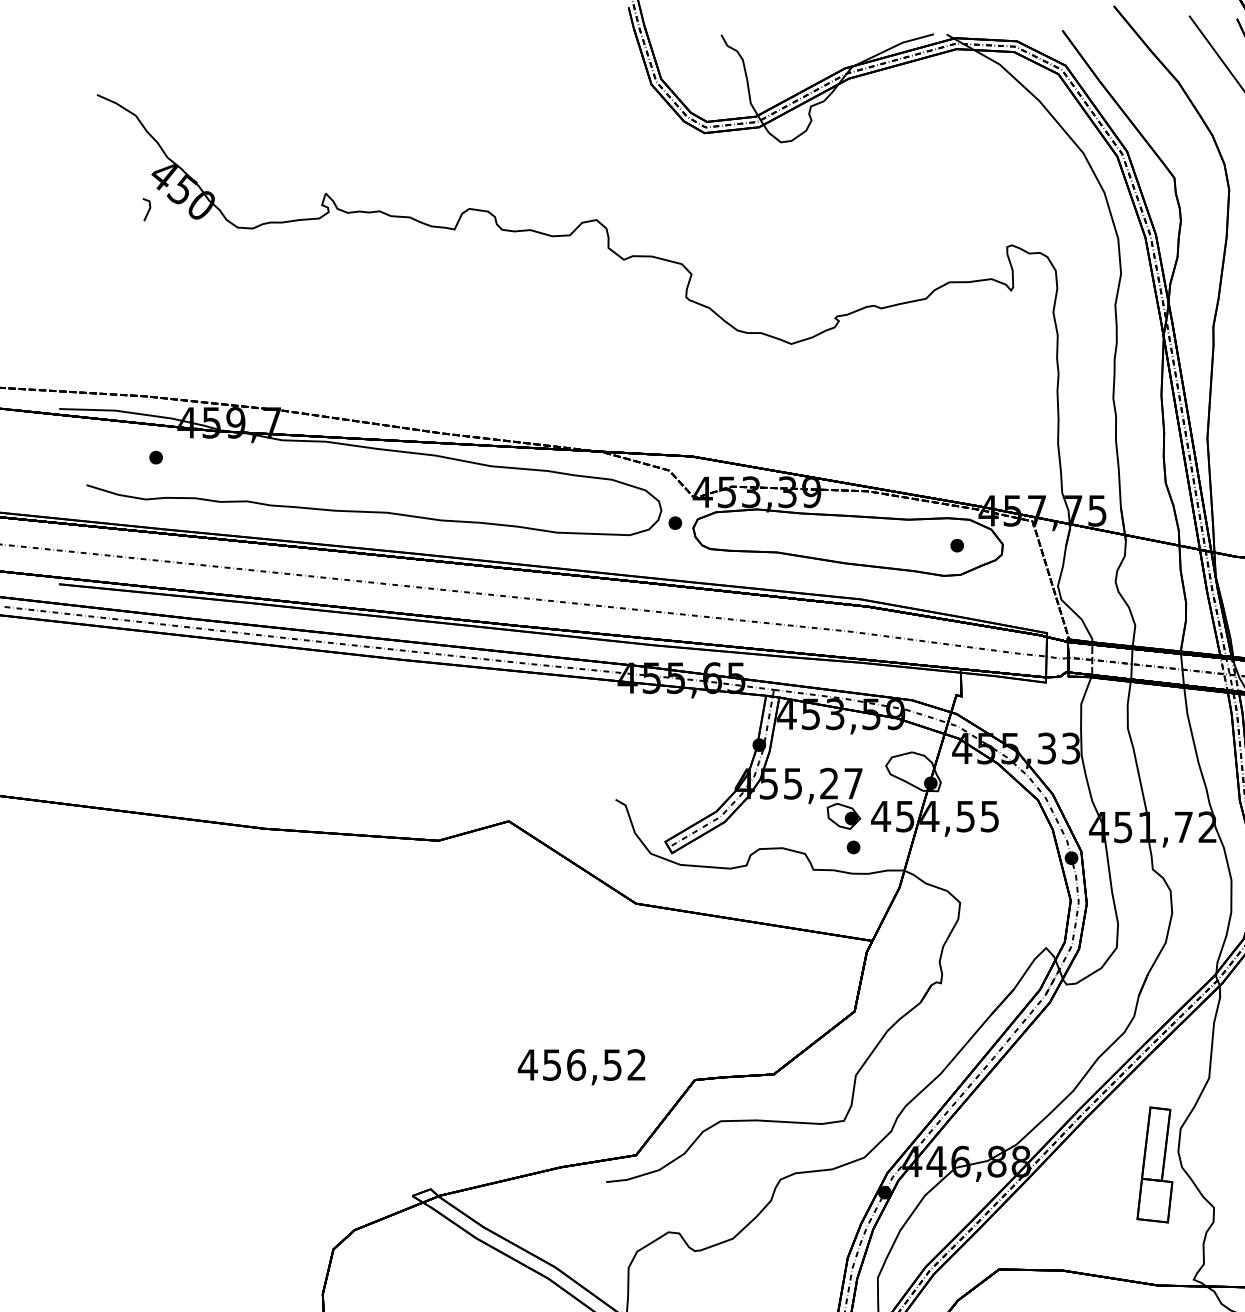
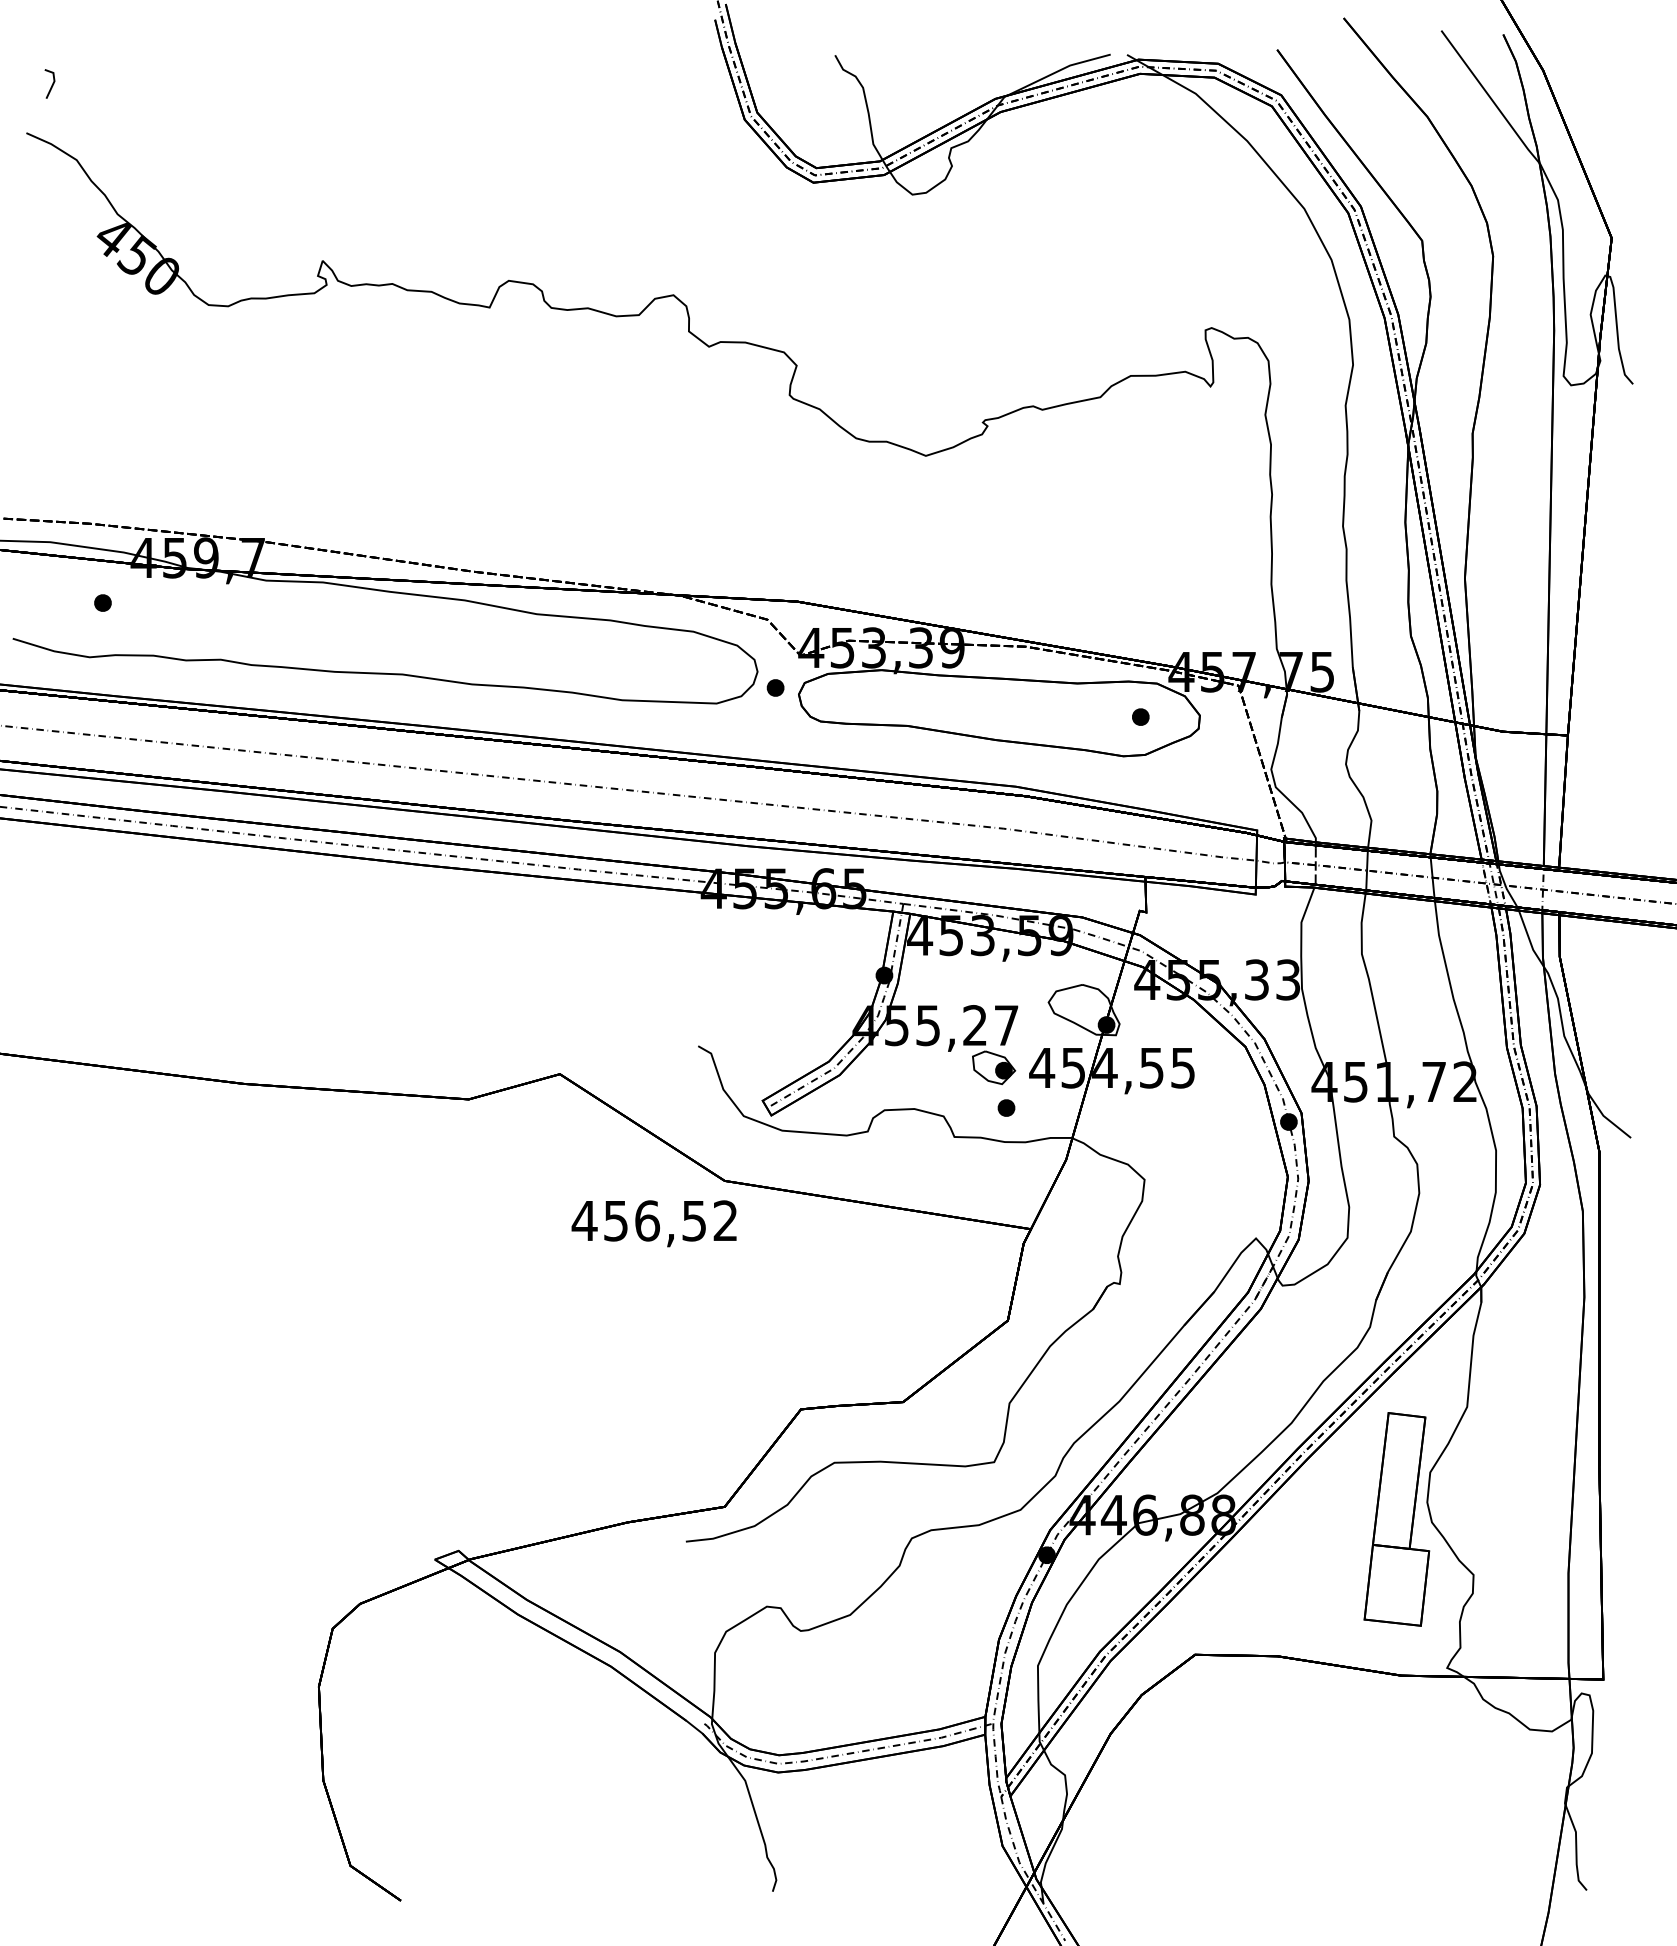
line: (148, 210) -> (51, 85), moved
text: (581, 1066) -> (653, 1223), moved
part: (1154, 1165) -> (1396, 1519), size x1.43

